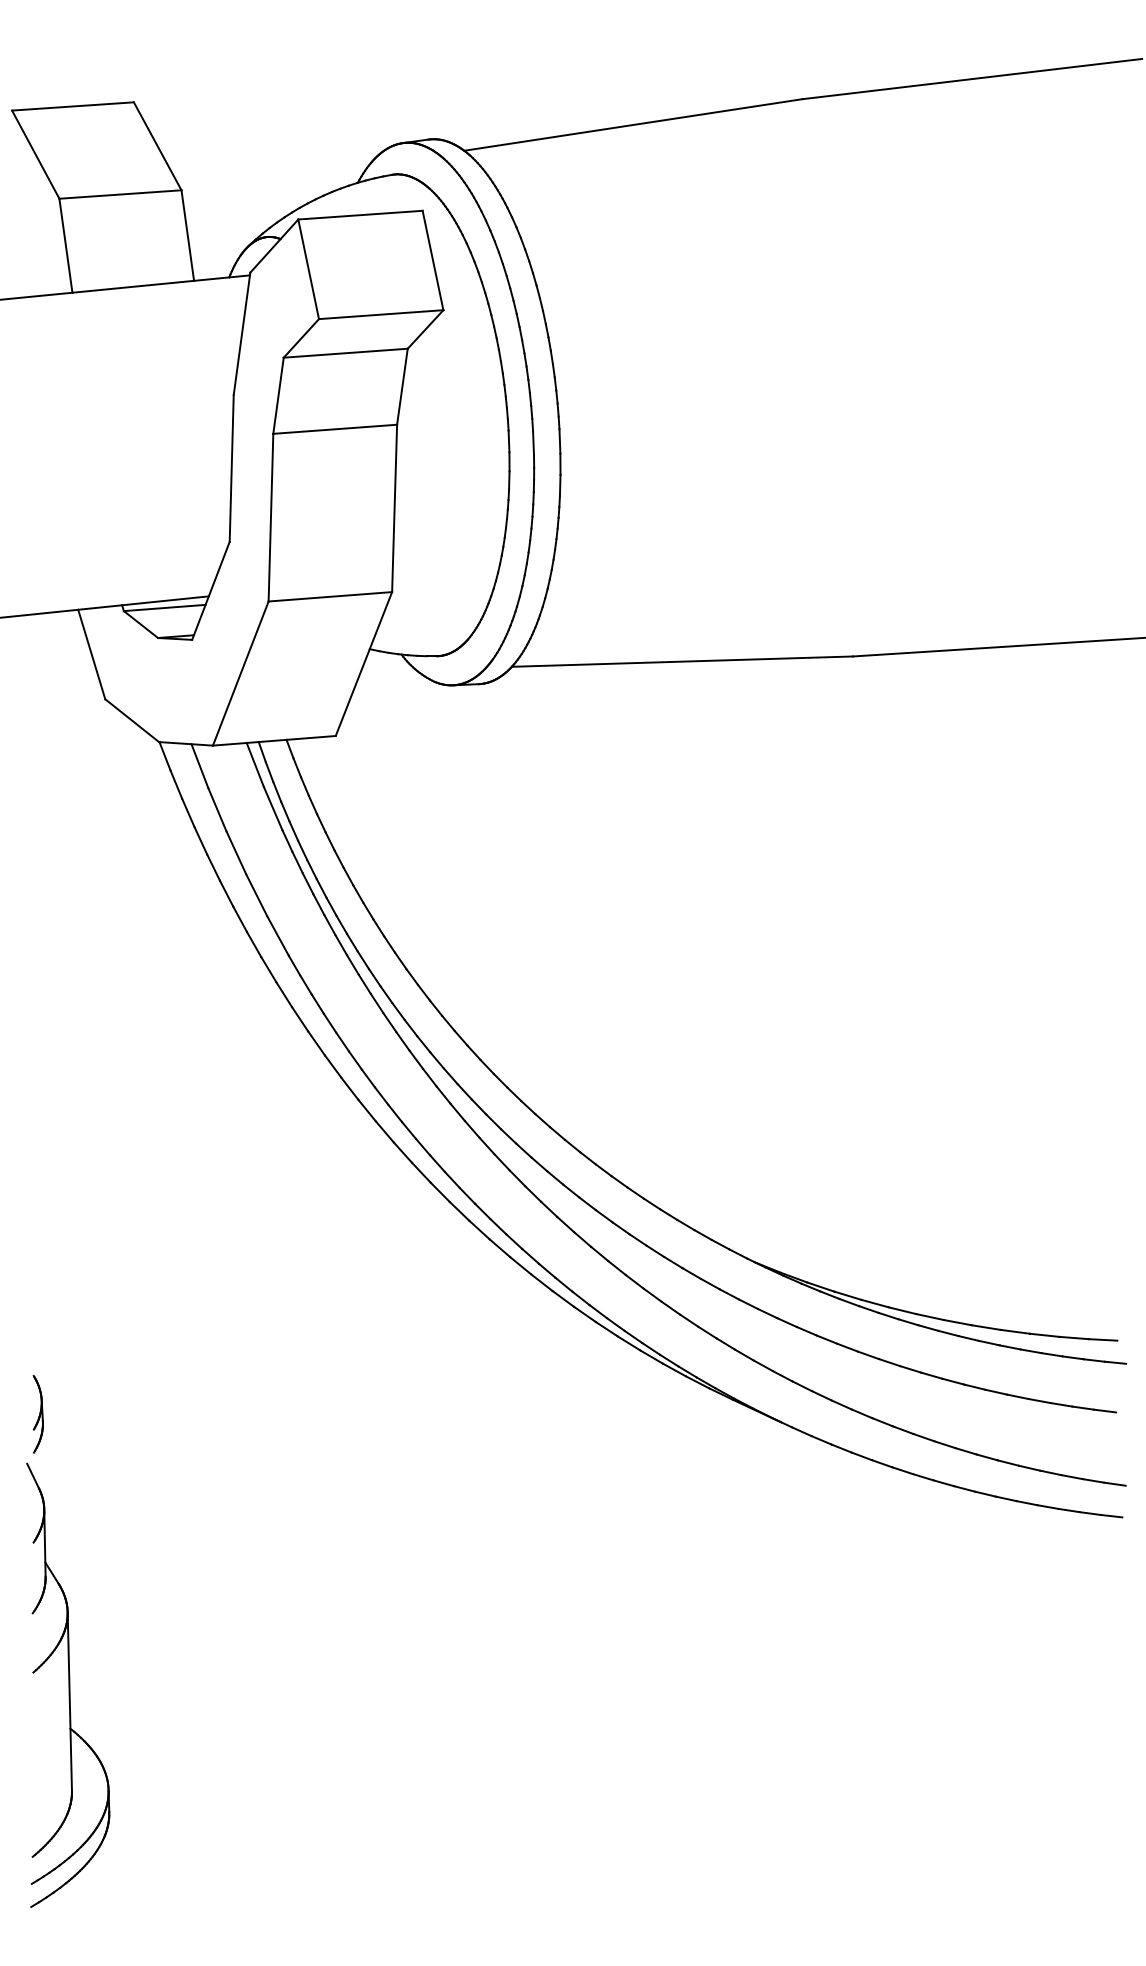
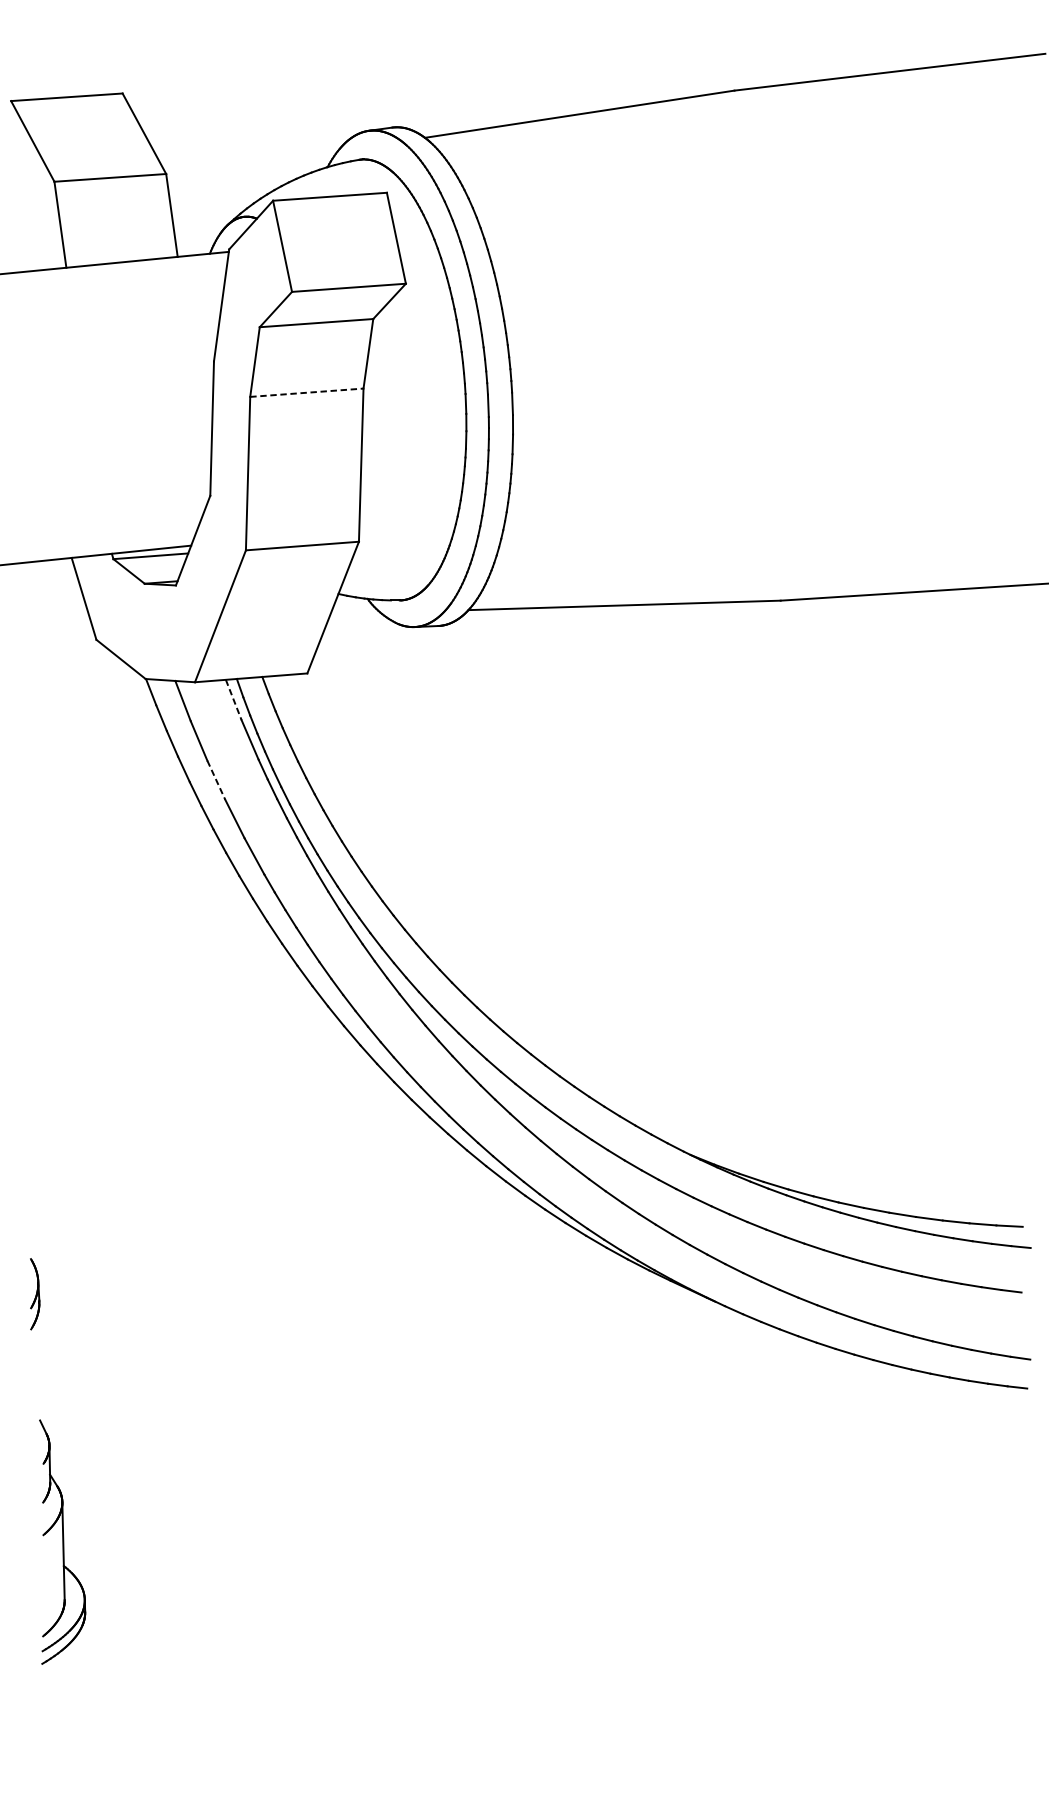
line: (335, 429) -> (307, 392), solid -> dashed
line: (255, 764) -> (233, 699), solid -> dashed
line: (236, 853) -> (216, 780), solid -> dashed
part: (68, 1684) -> (62, 1541), size x0.6

